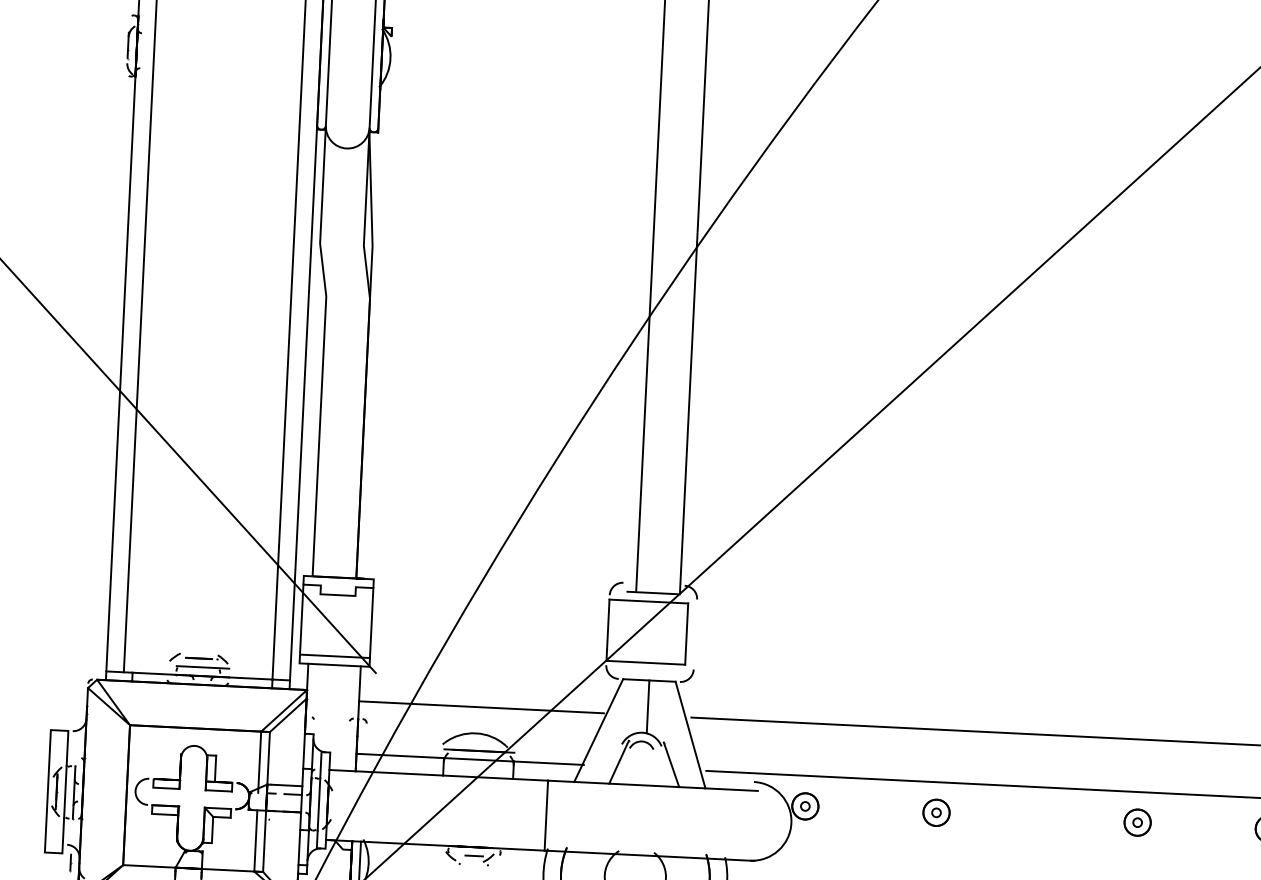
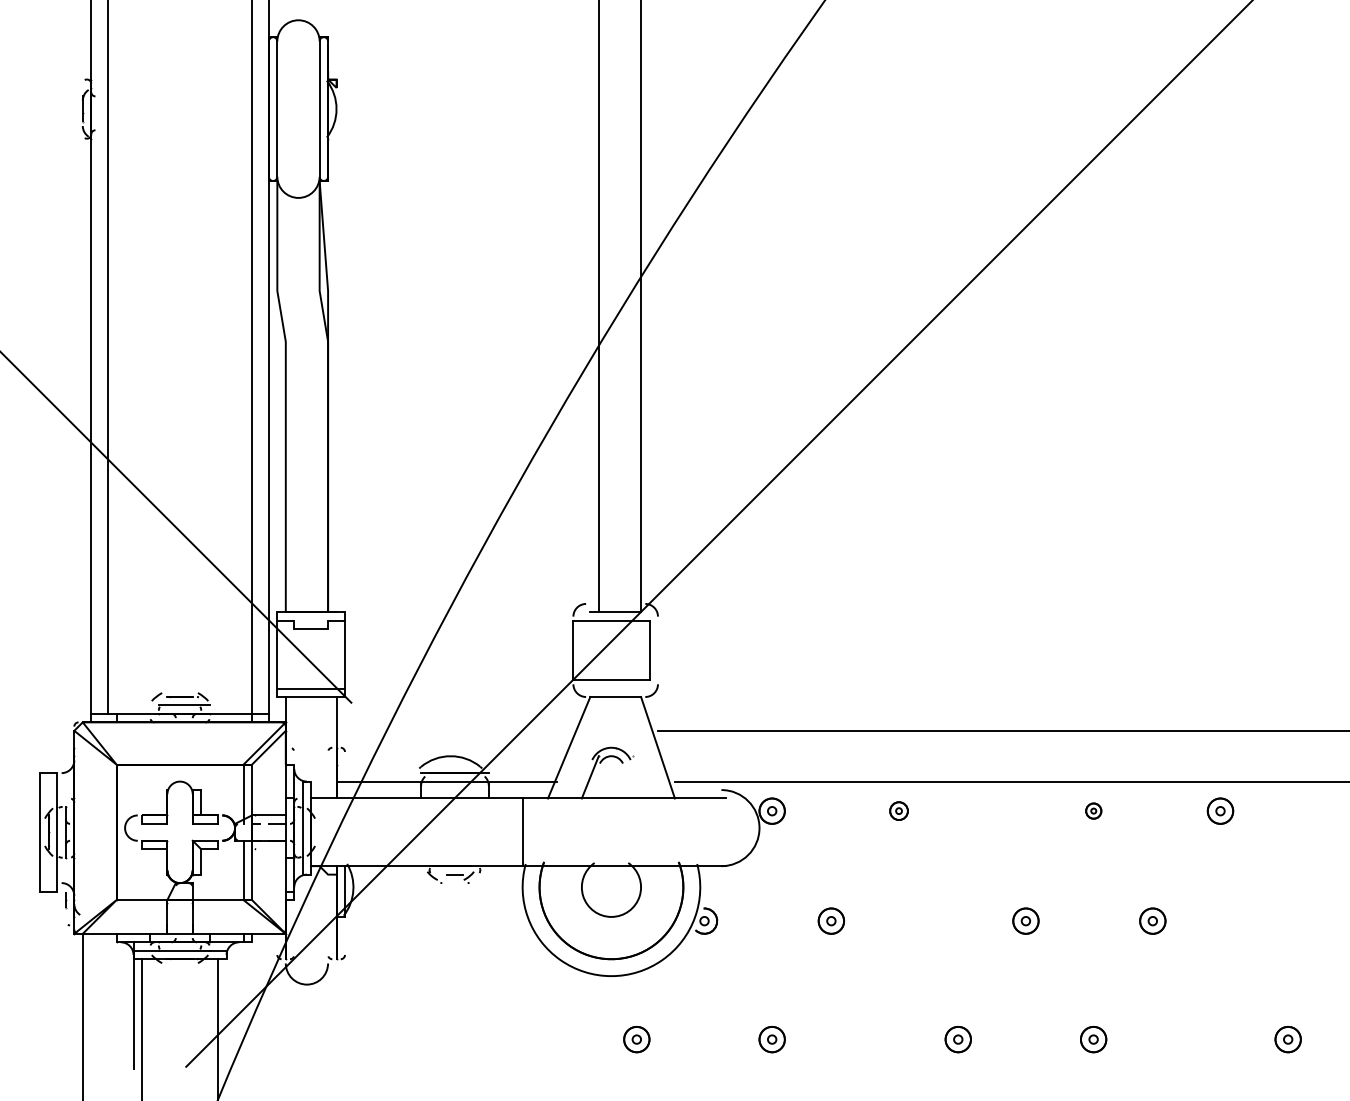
line: (481, 706) -> (454, 730), removed
line: (647, 706) -> (615, 722), removed
line: (670, 764) -> (640, 777), removed
part: (935, 812) -> (898, 810), size x0.7
part: (1137, 821) -> (1093, 810), size x0.6

